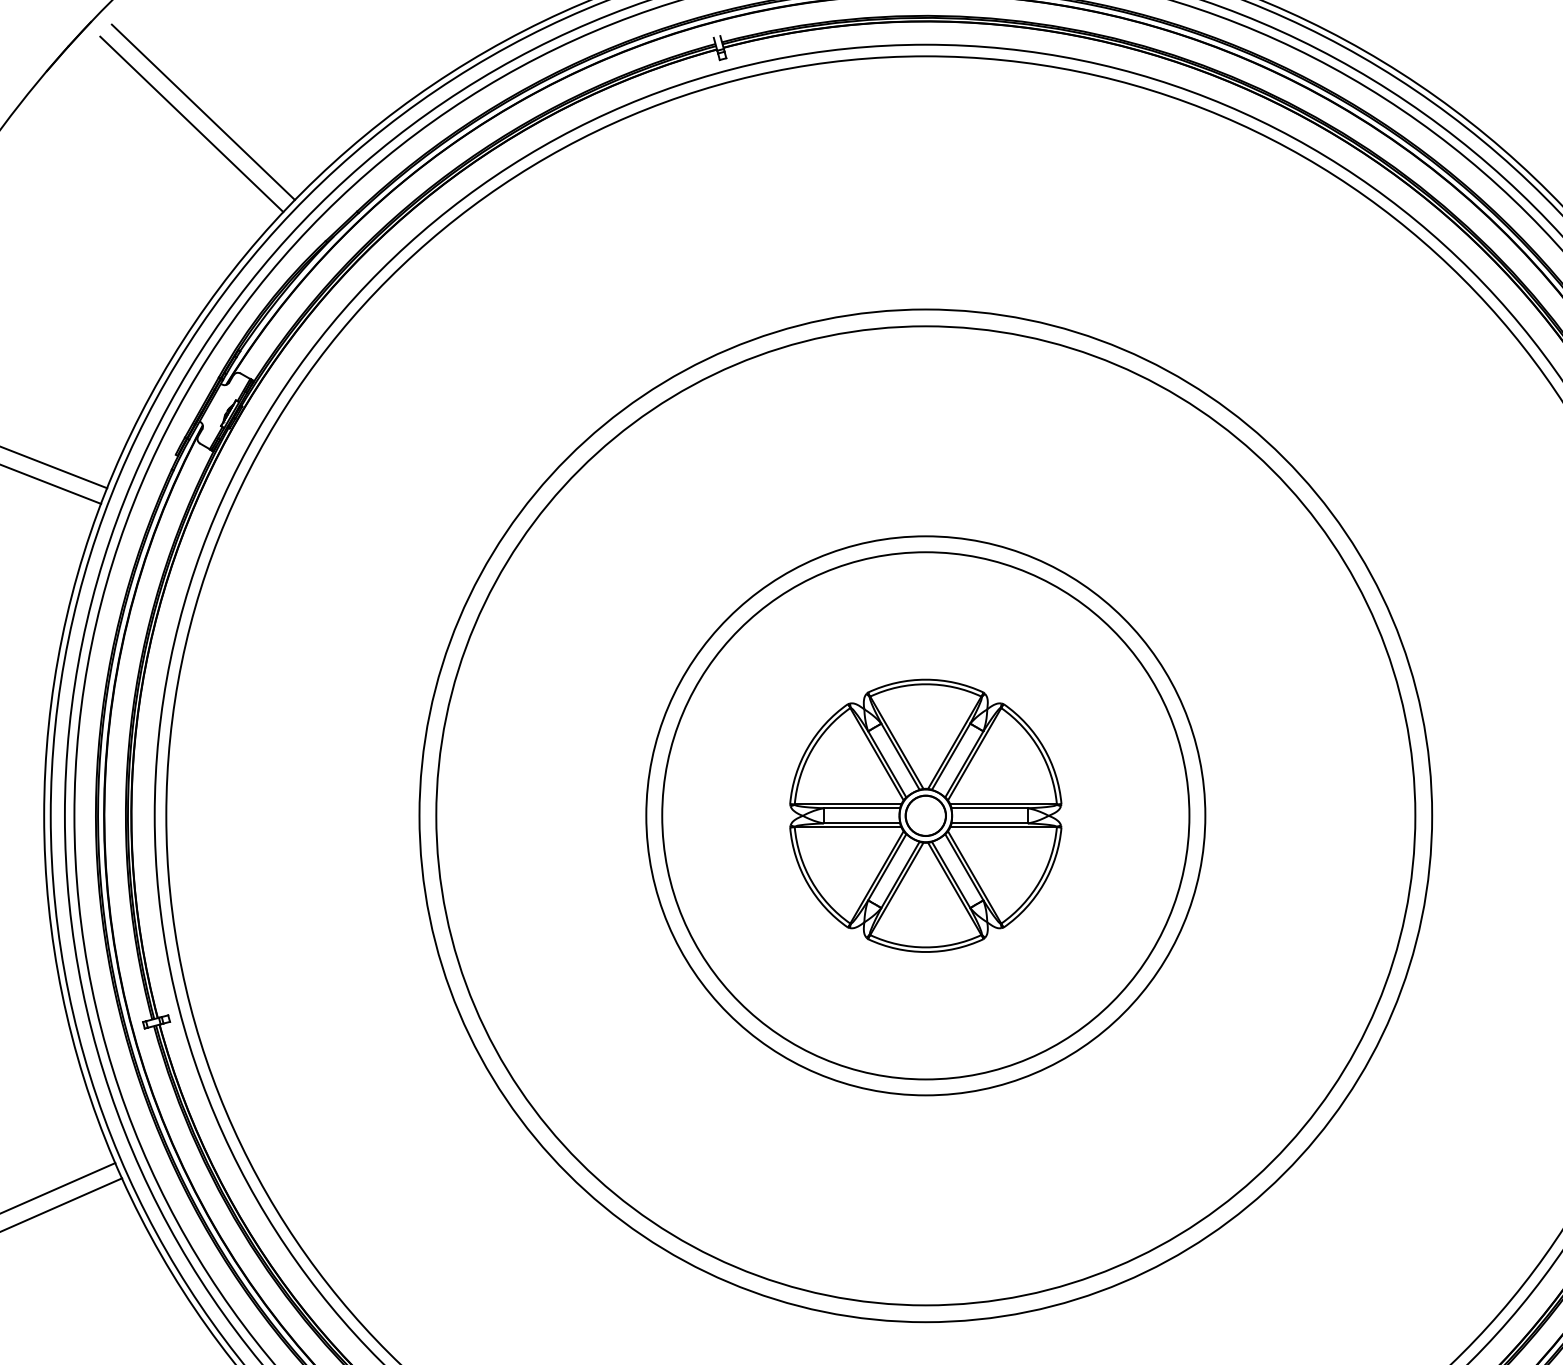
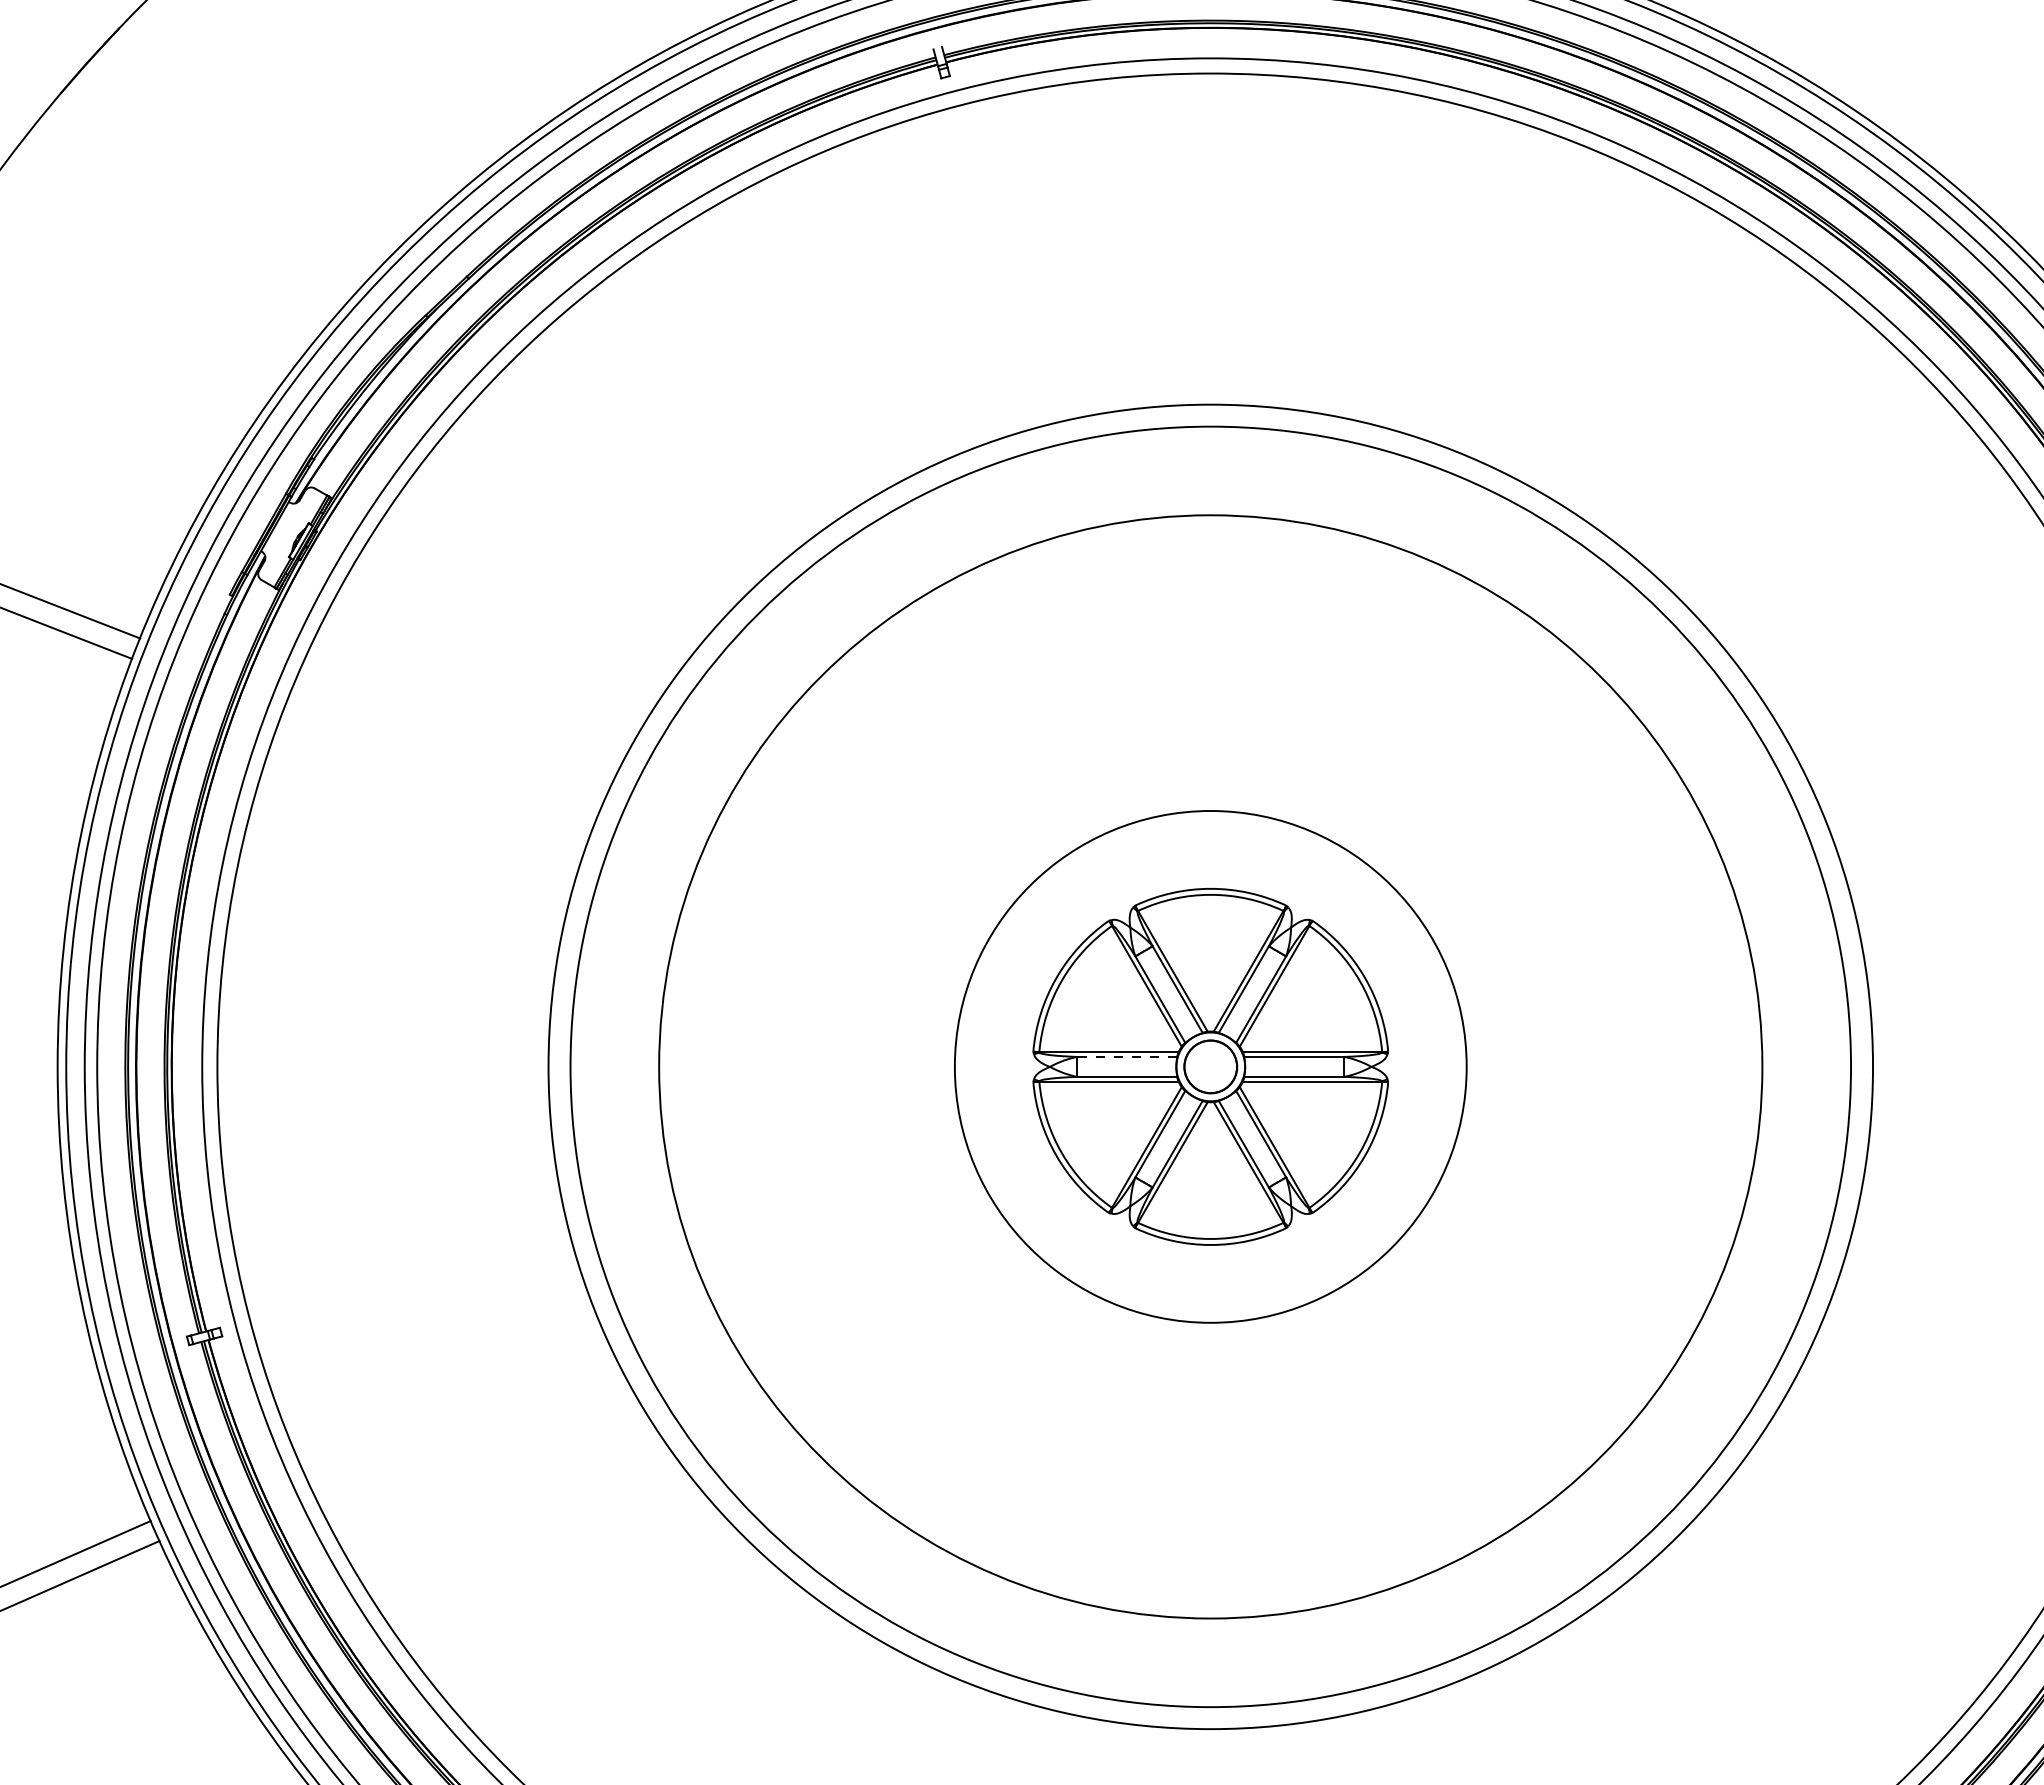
line: (202, 111) -> (264, 145), removed
line: (191, 124) -> (250, 162), removed
line: (861, 808) -> (1126, 1057), solid -> dashed
circle: (925, 815) -> (1210, 1066), size x0.7
circle: (925, 815) -> (1210, 1066), size x1.6

